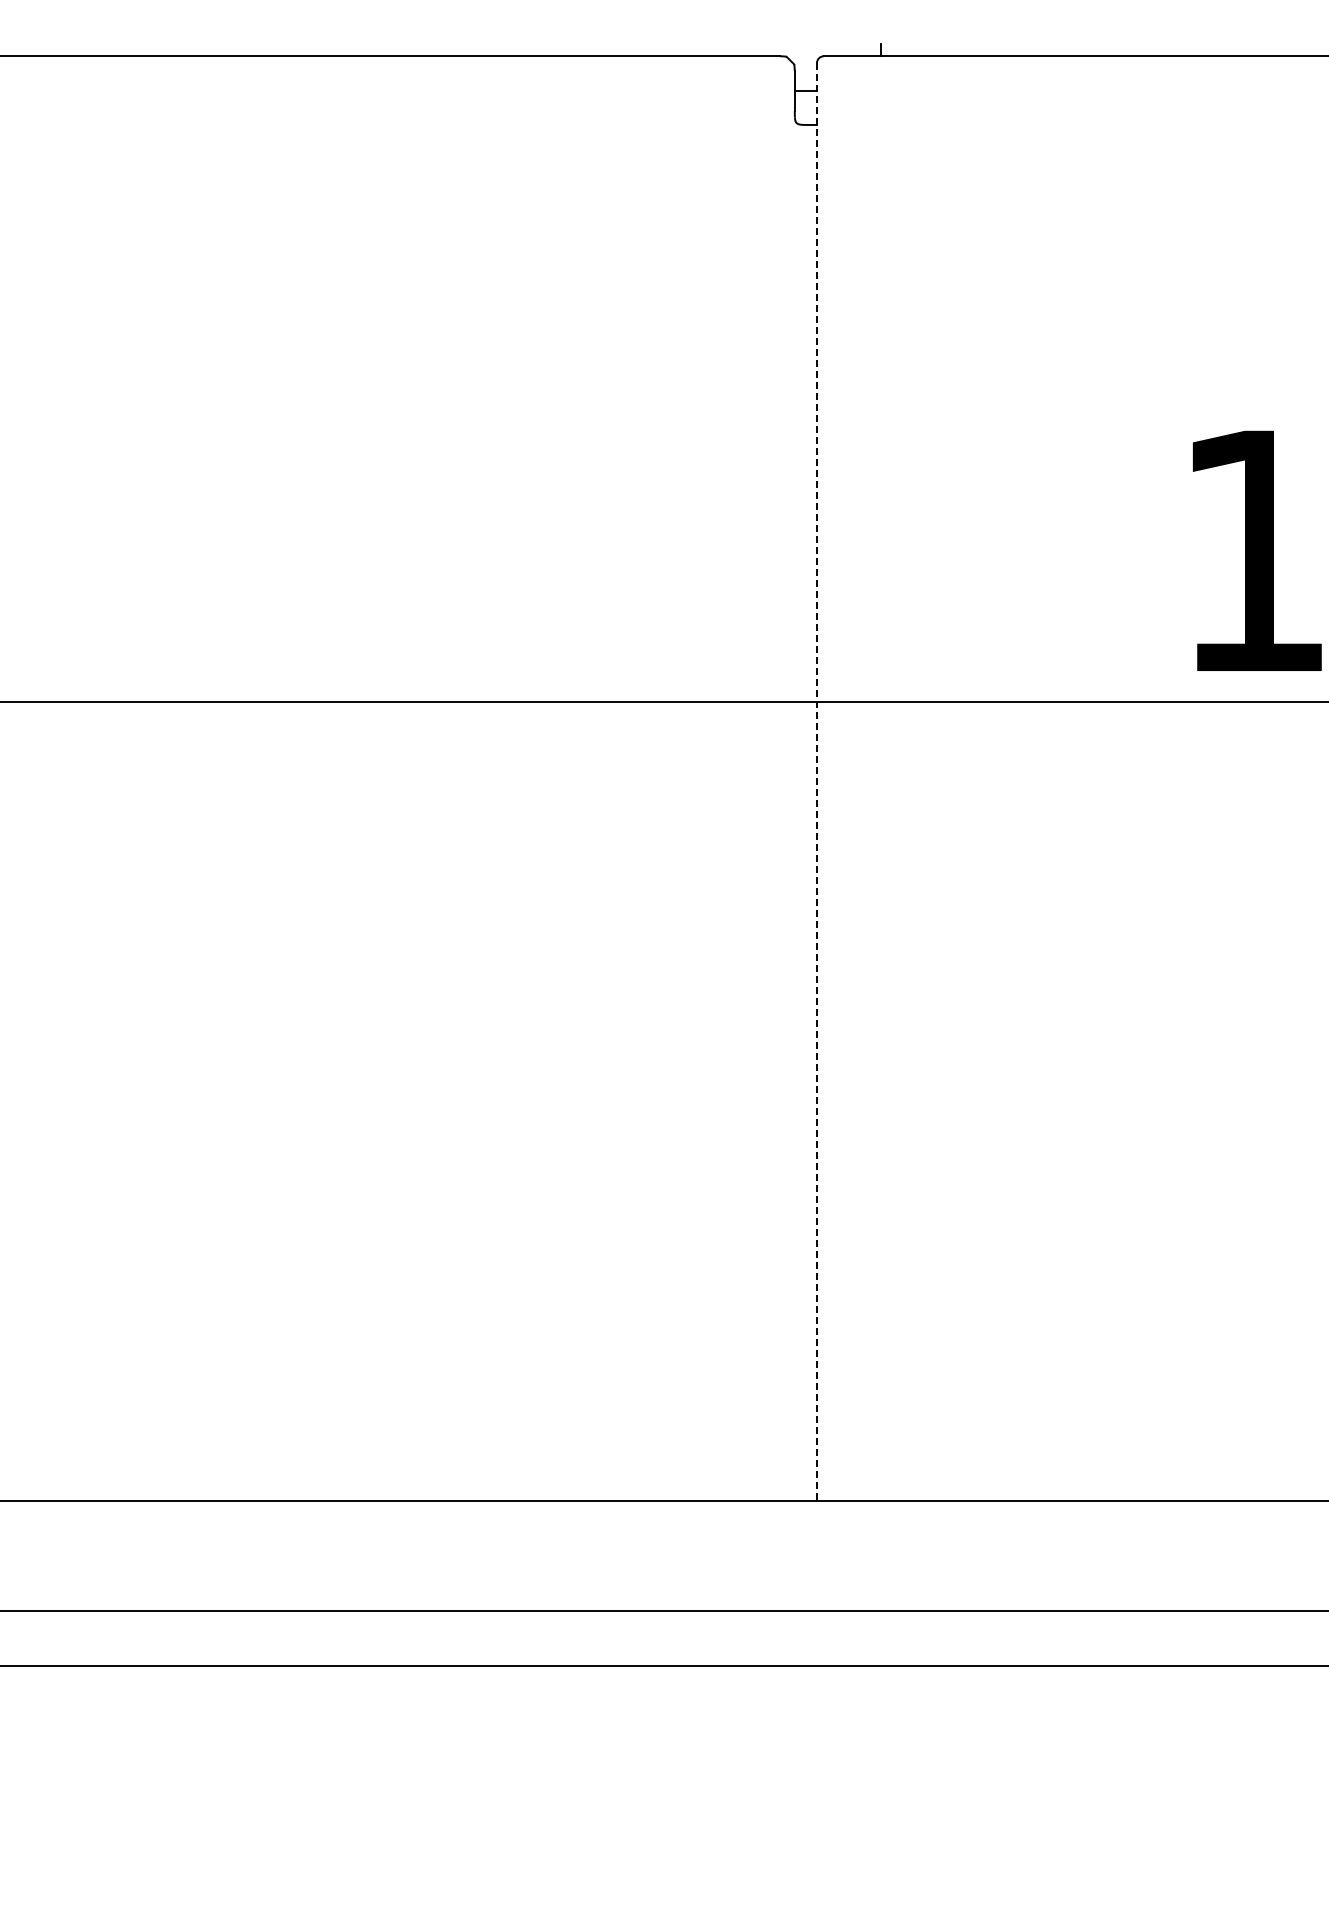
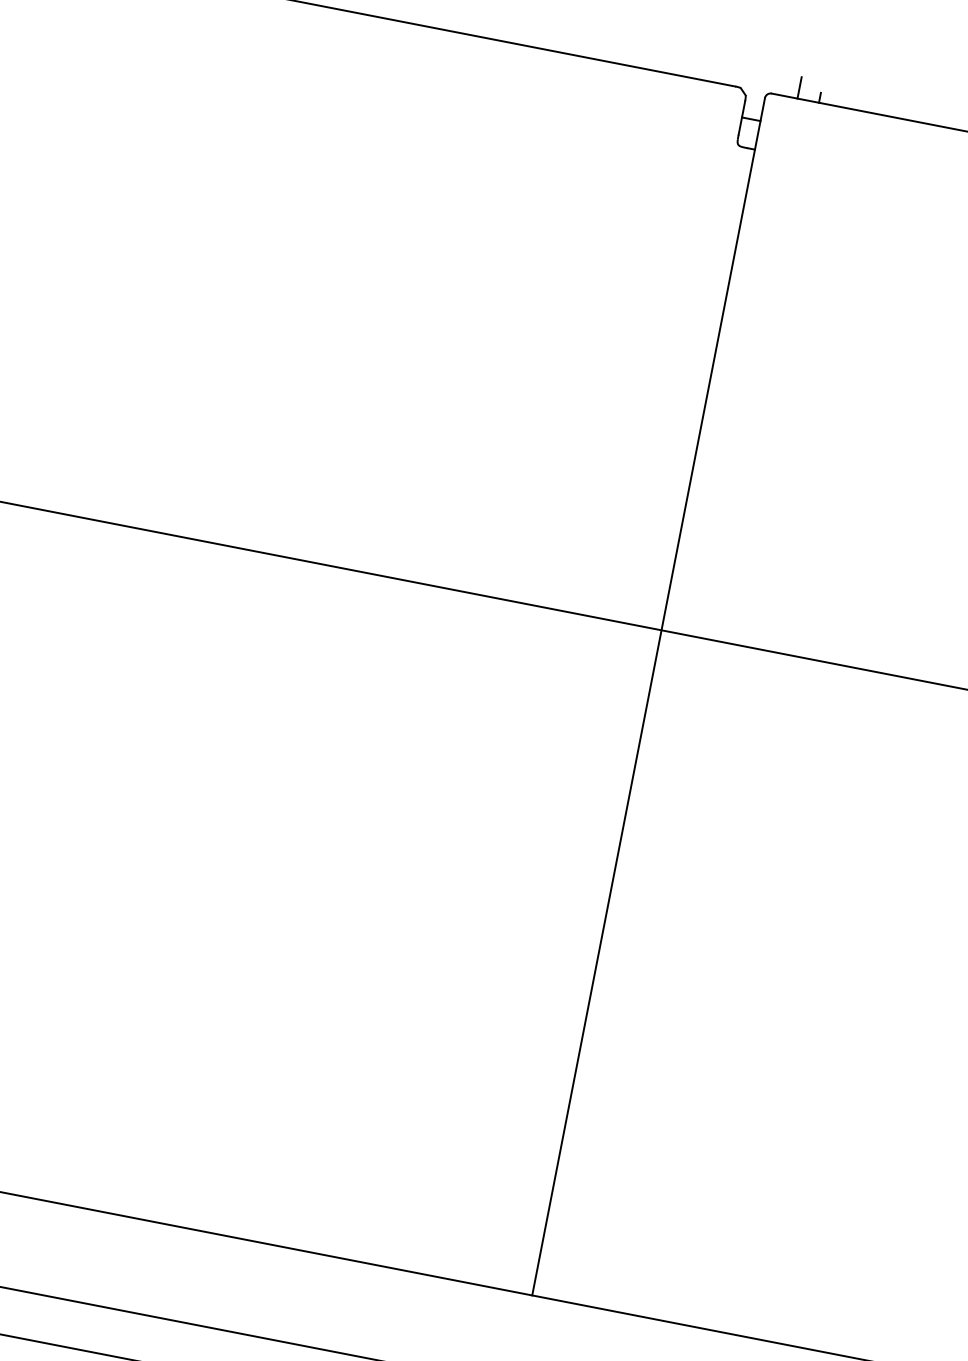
line: (854, 43) -> (799, 87), added
line: (817, 782) -> (648, 697), dashed -> solid

